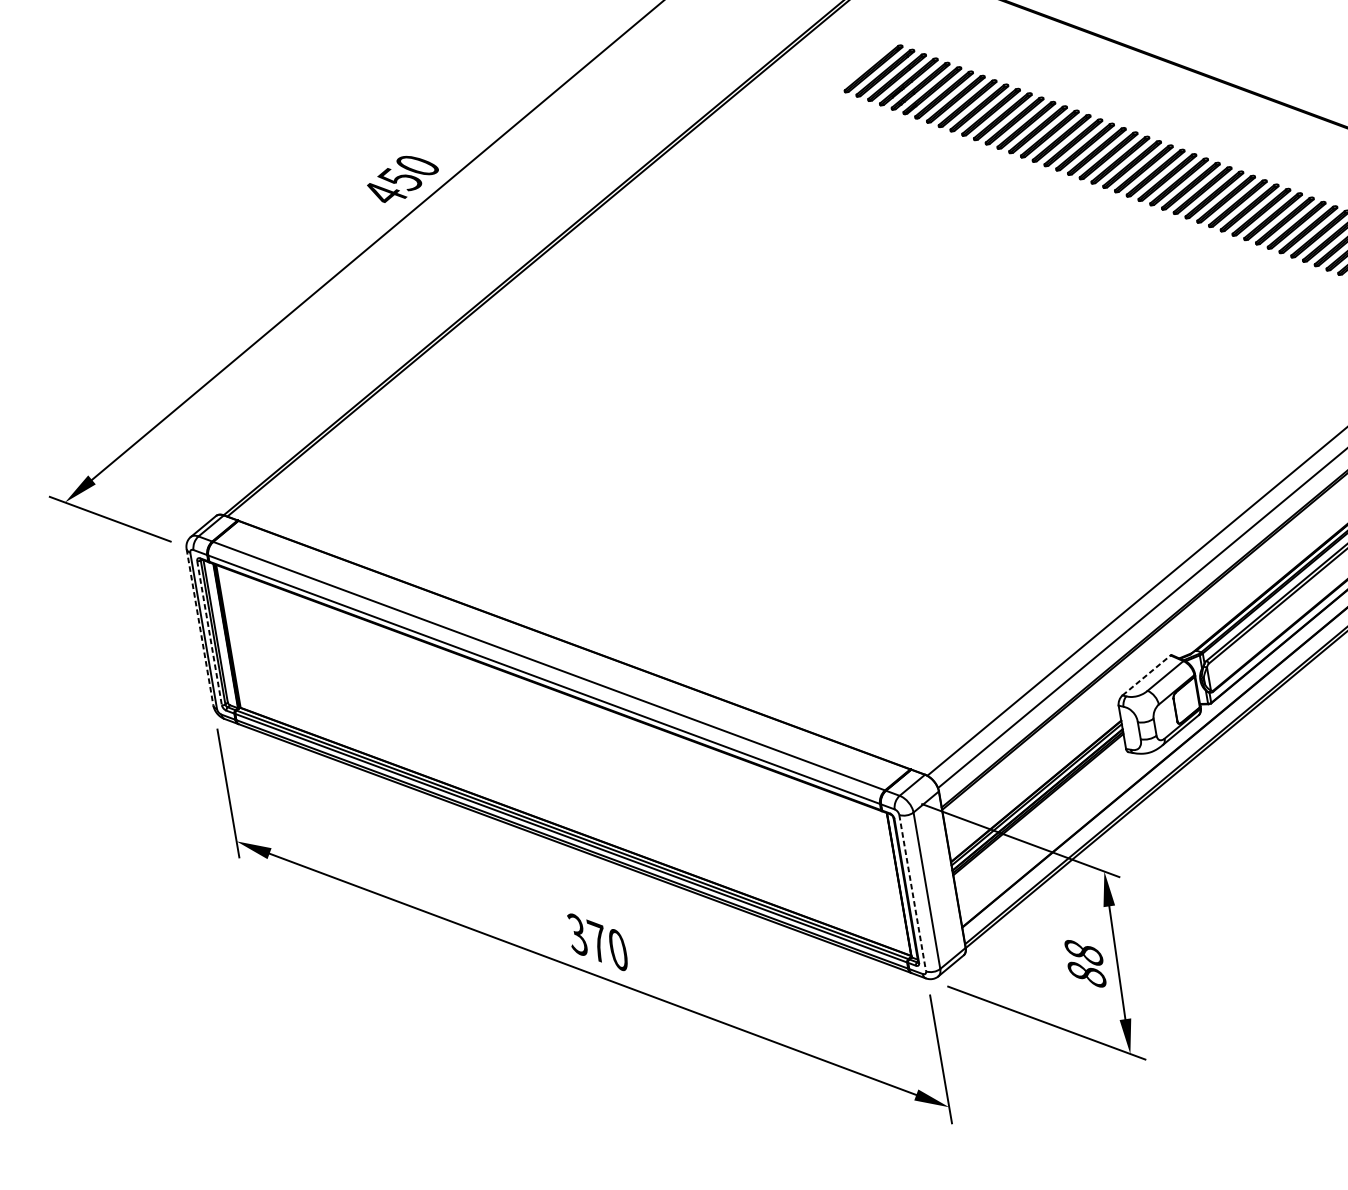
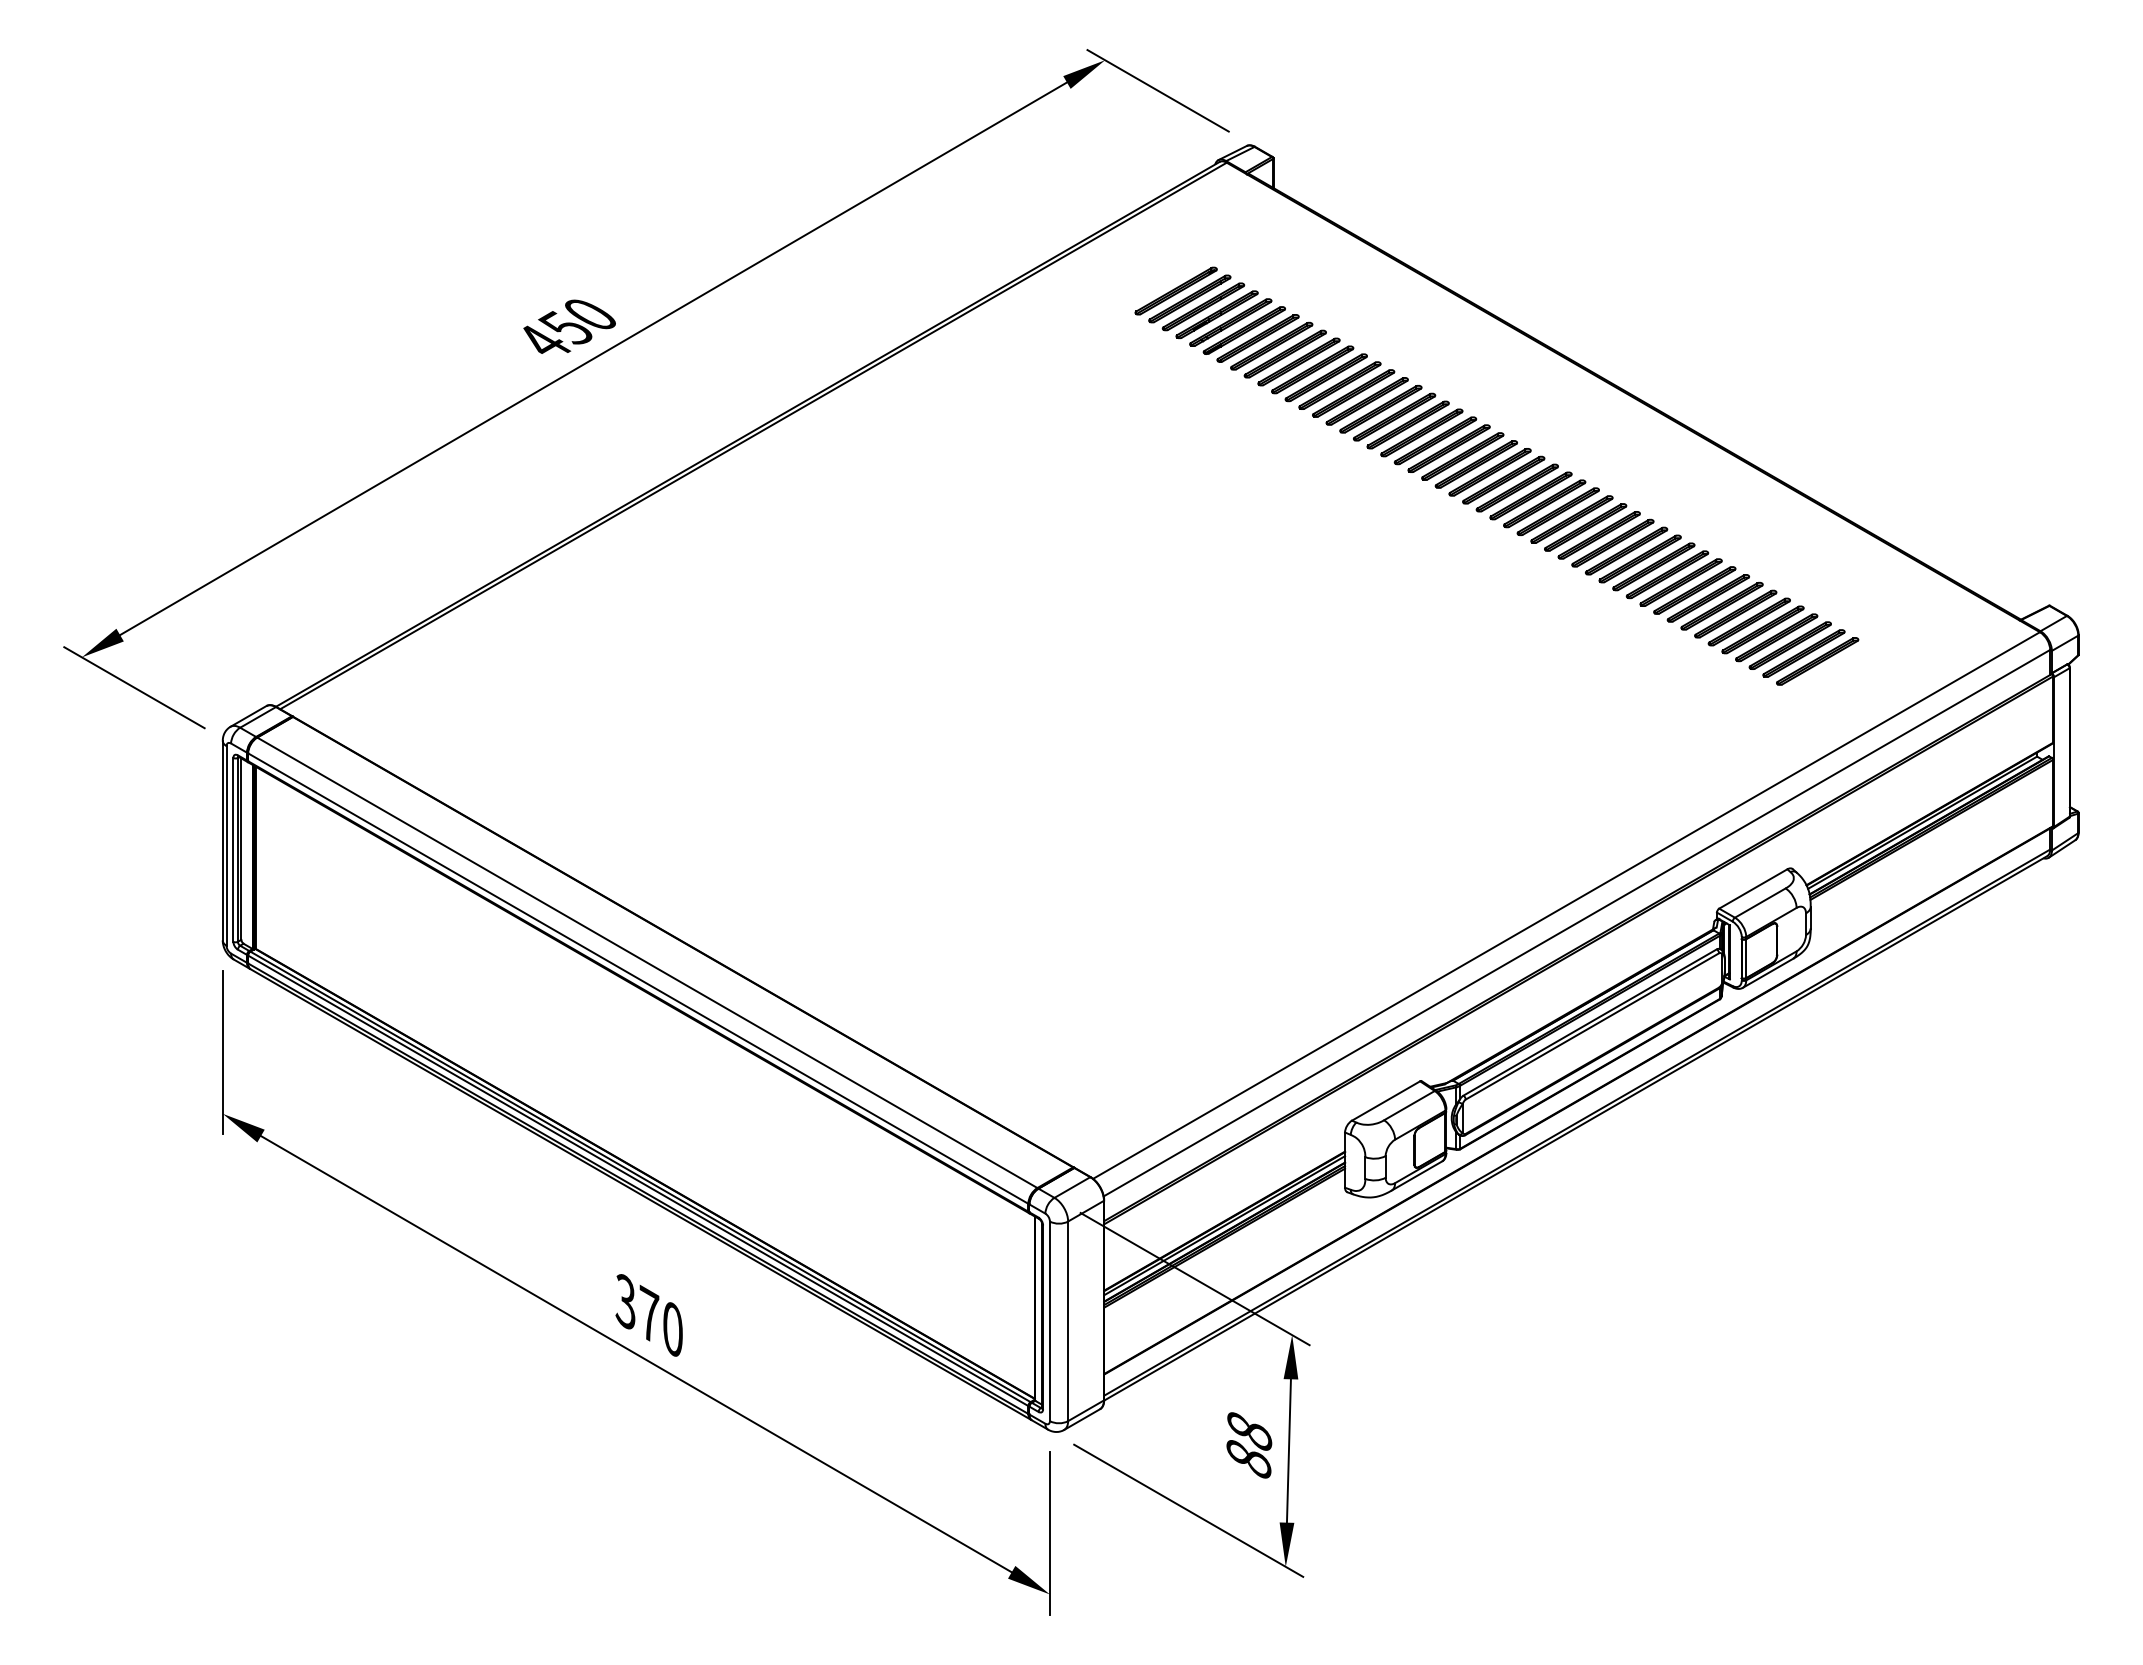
line: (199, 627) -> (222, 840), dashed -> solid
line: (209, 632) -> (233, 849), dashed -> solid
line: (1146, 675) -> (1386, 1100), dashed -> solid
line: (912, 893) -> (1049, 1321), dashed -> solid

